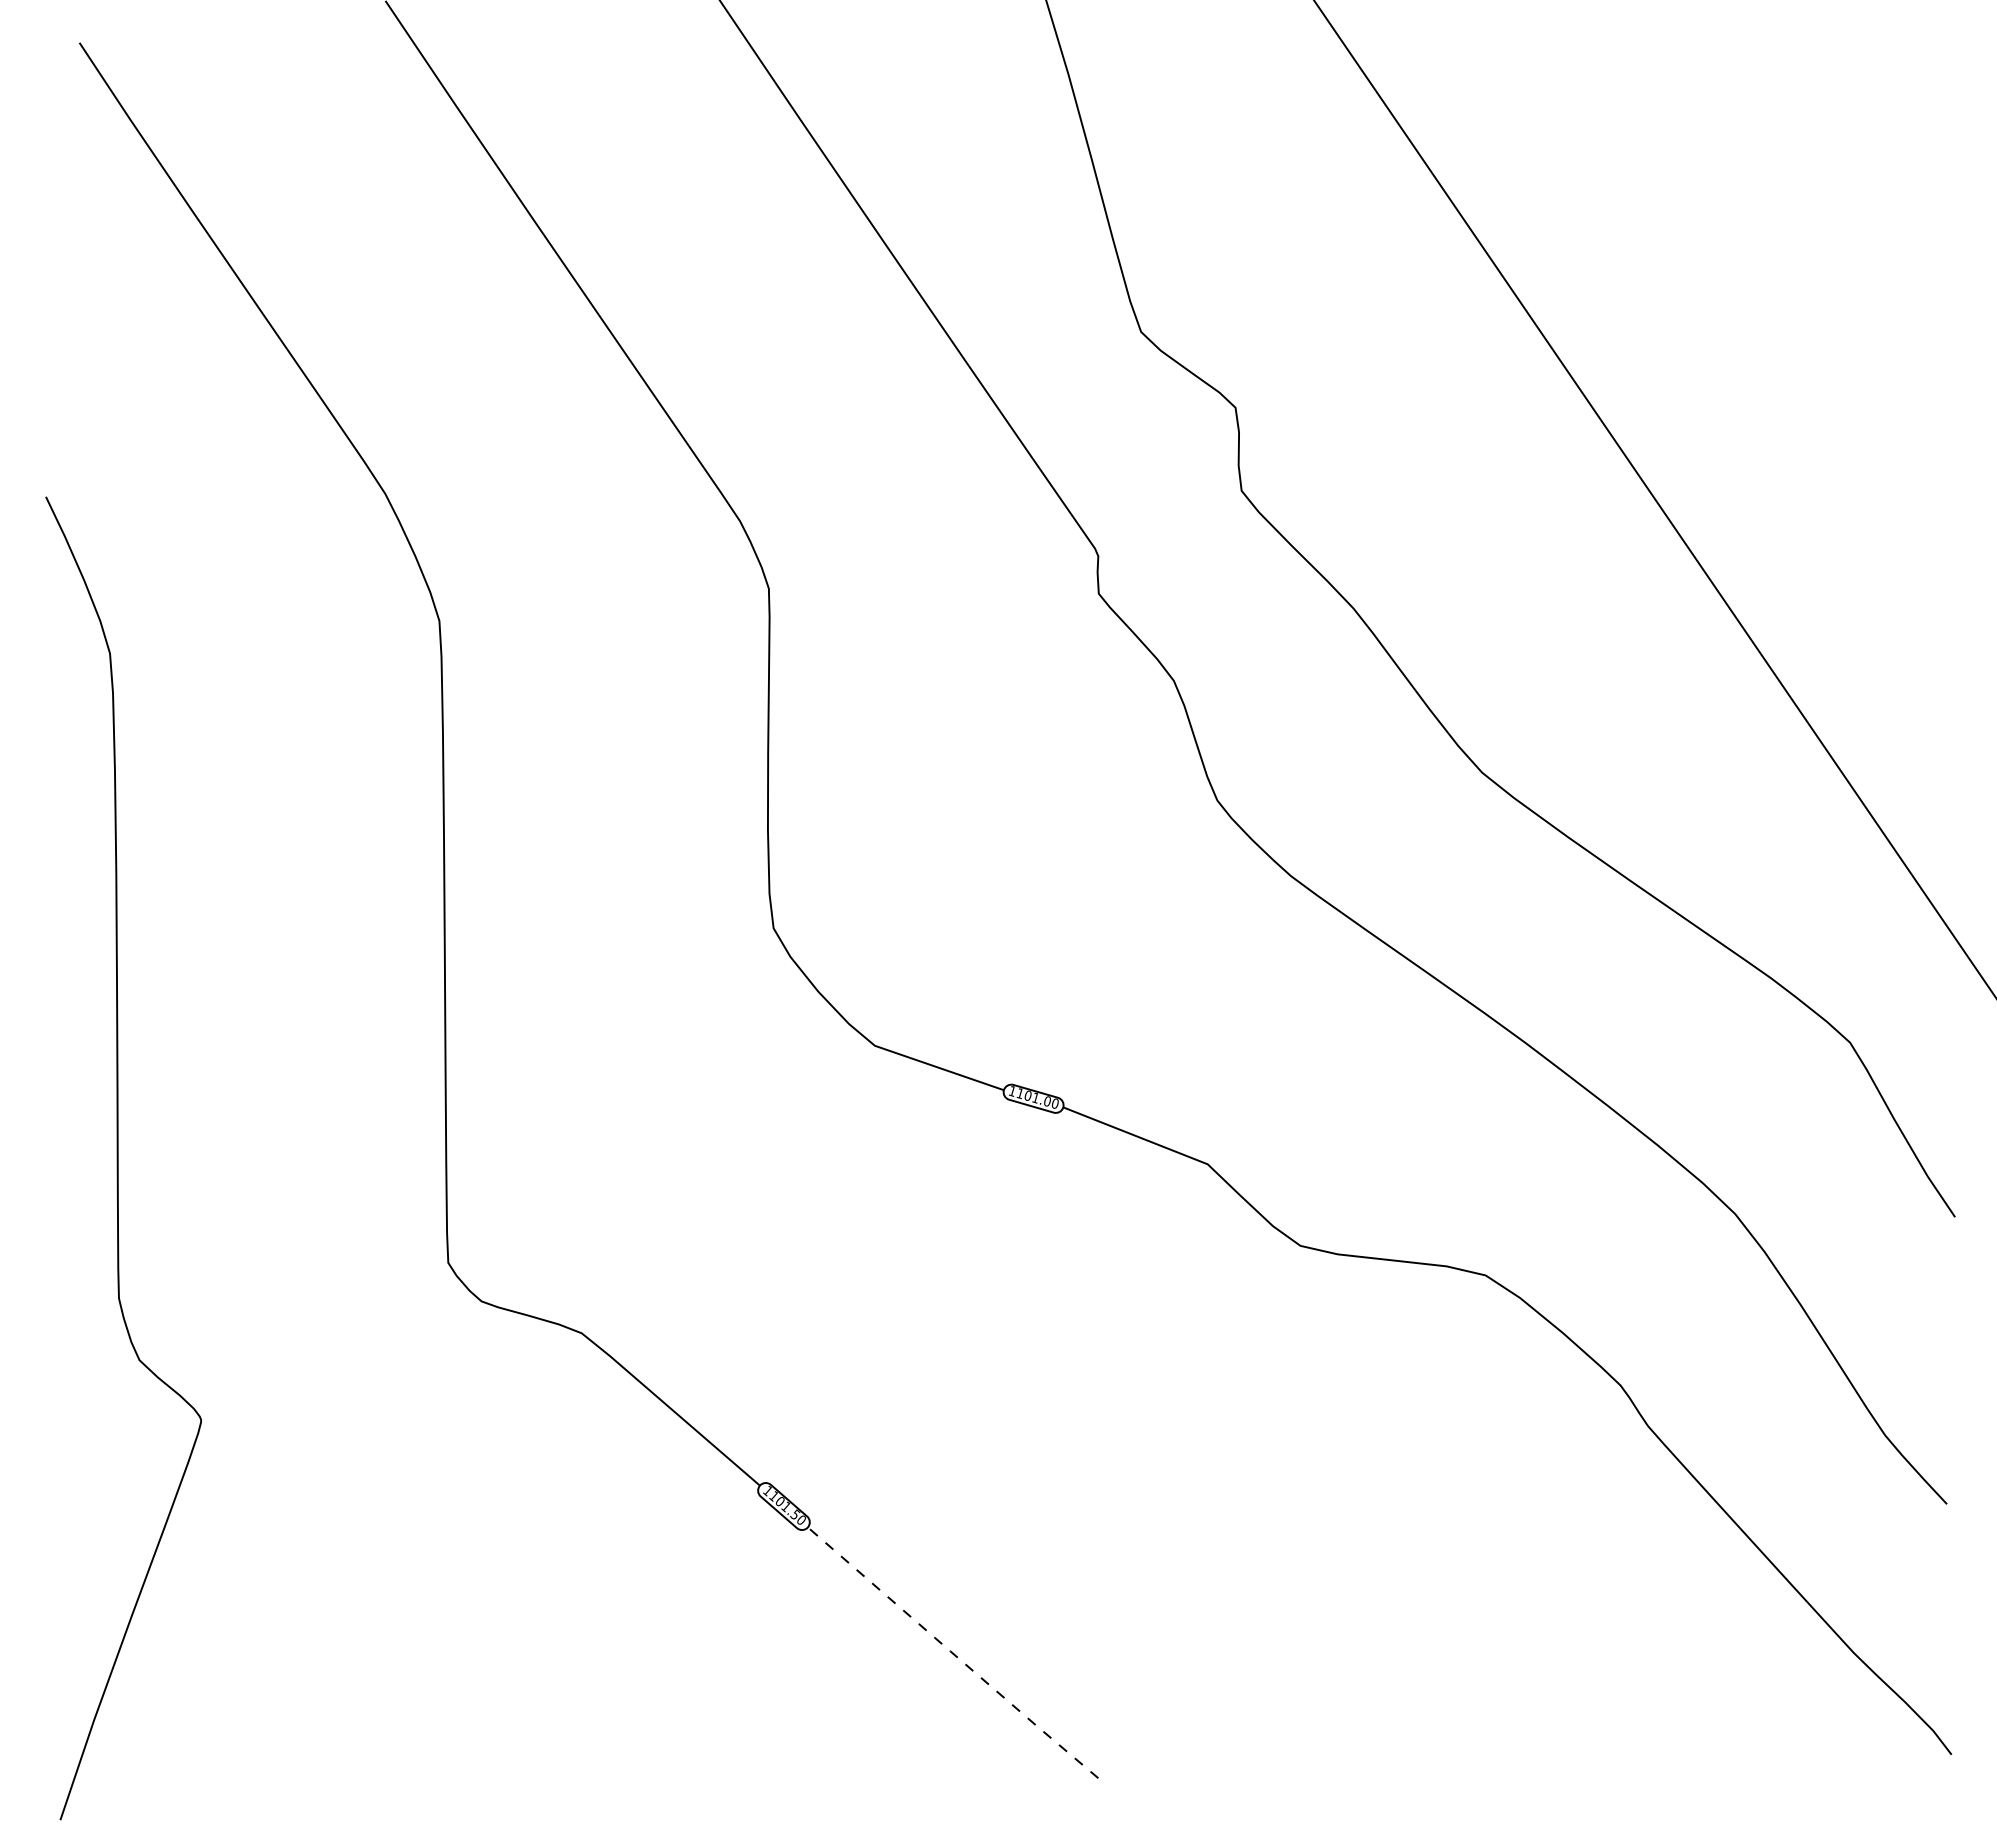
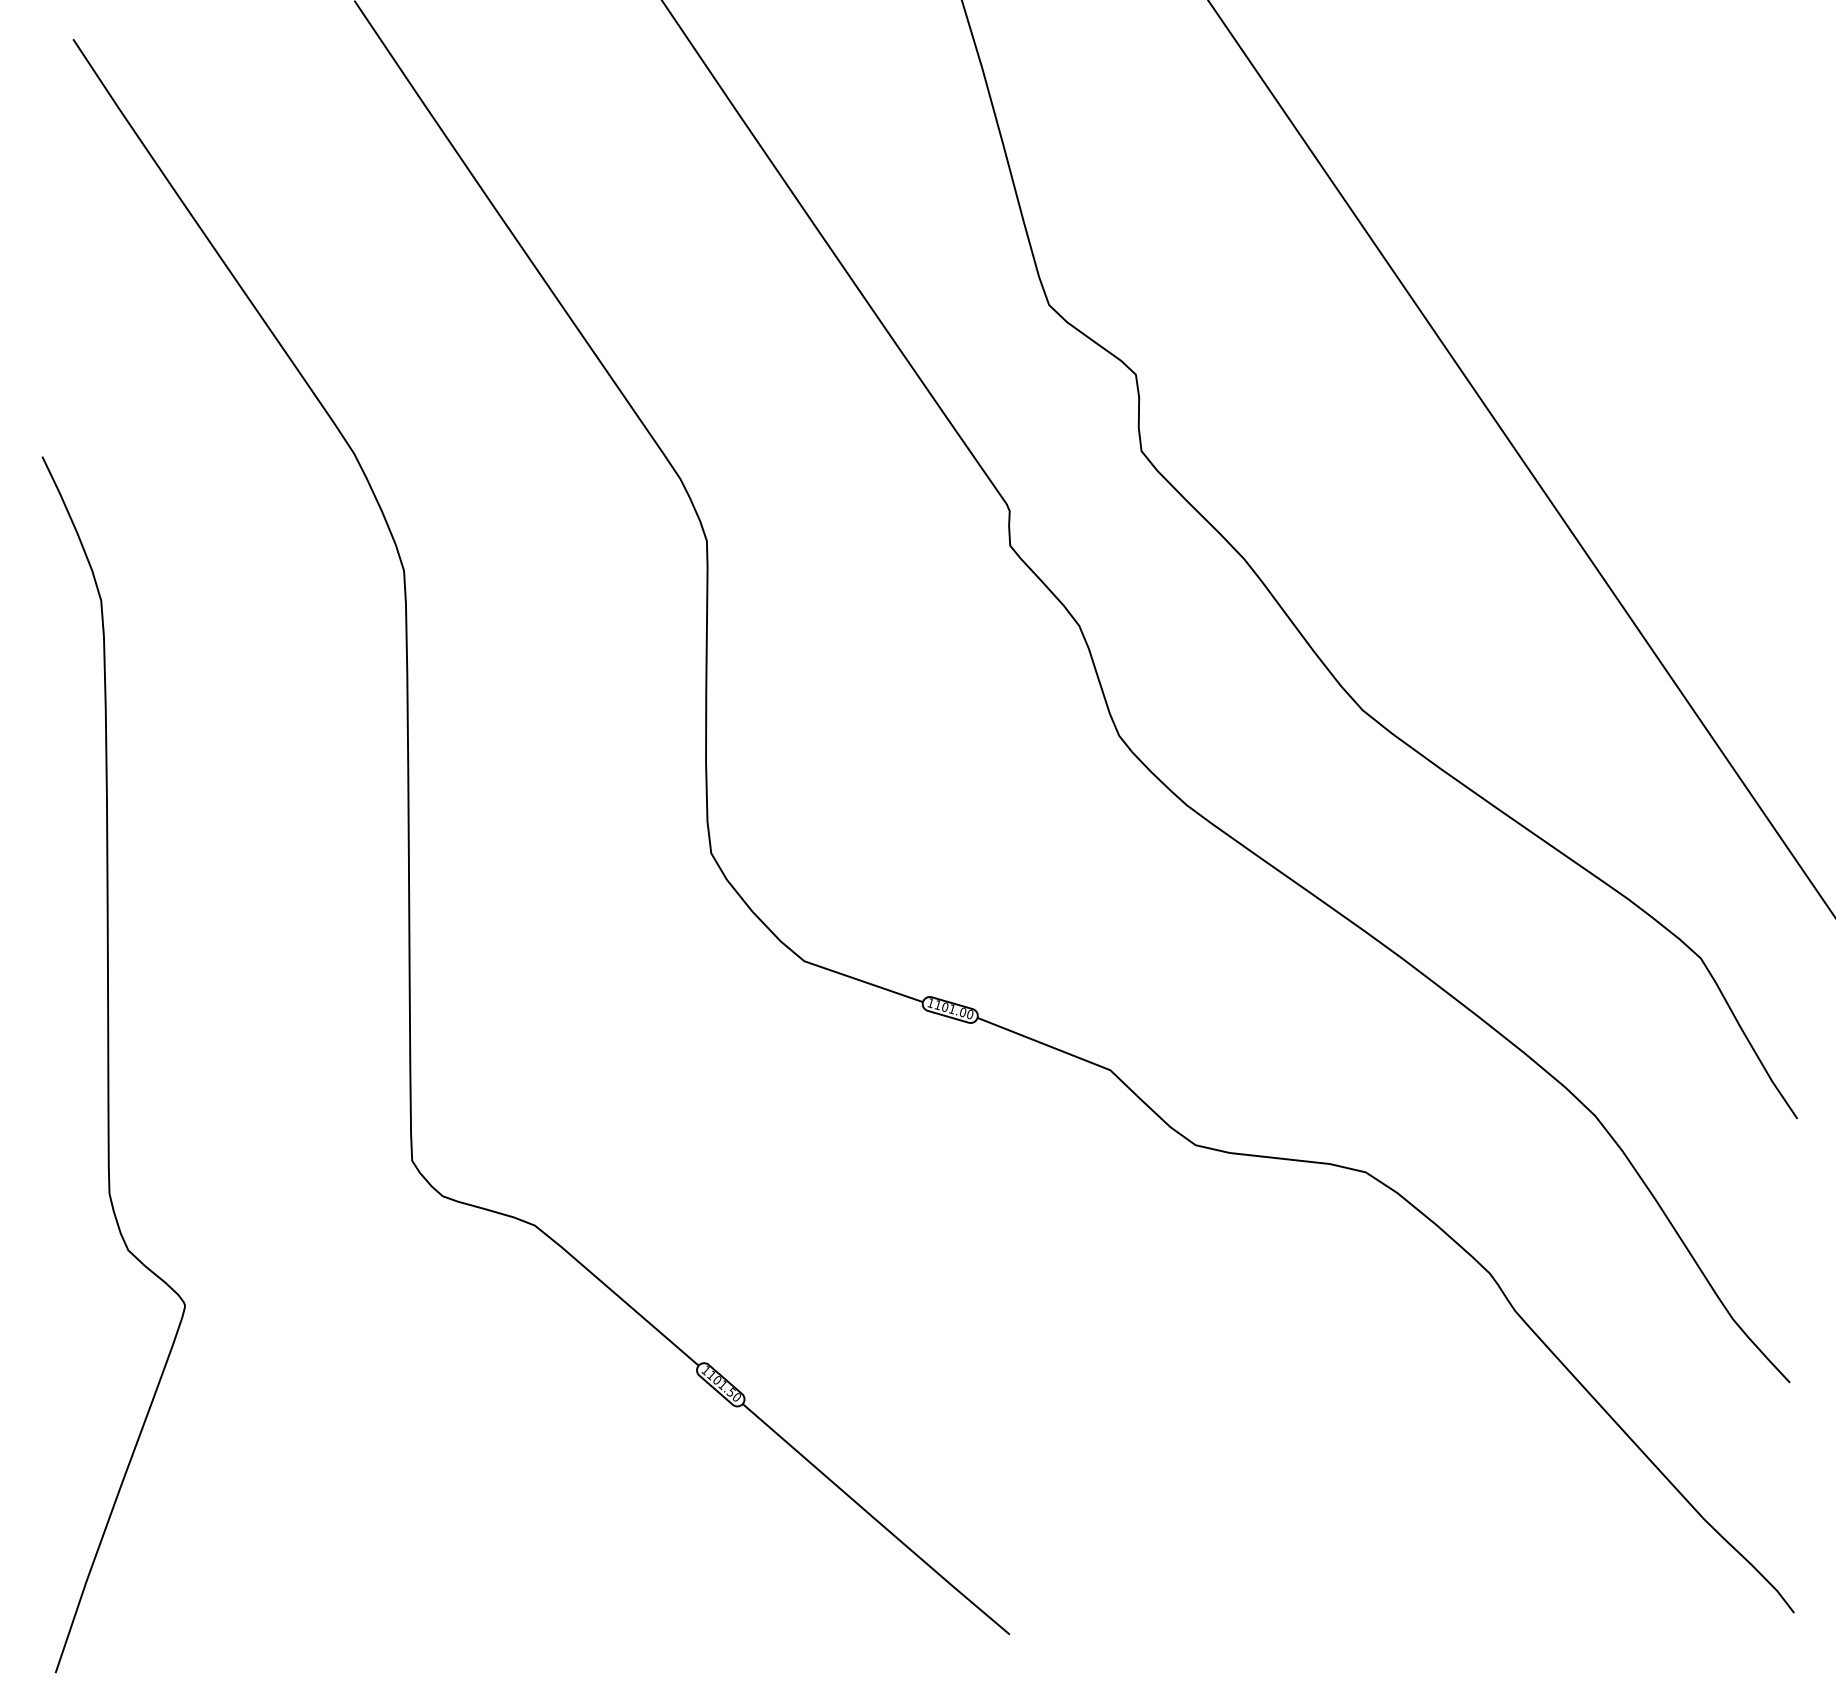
line: (952, 1653) -> (875, 1519), dashed -> solid

